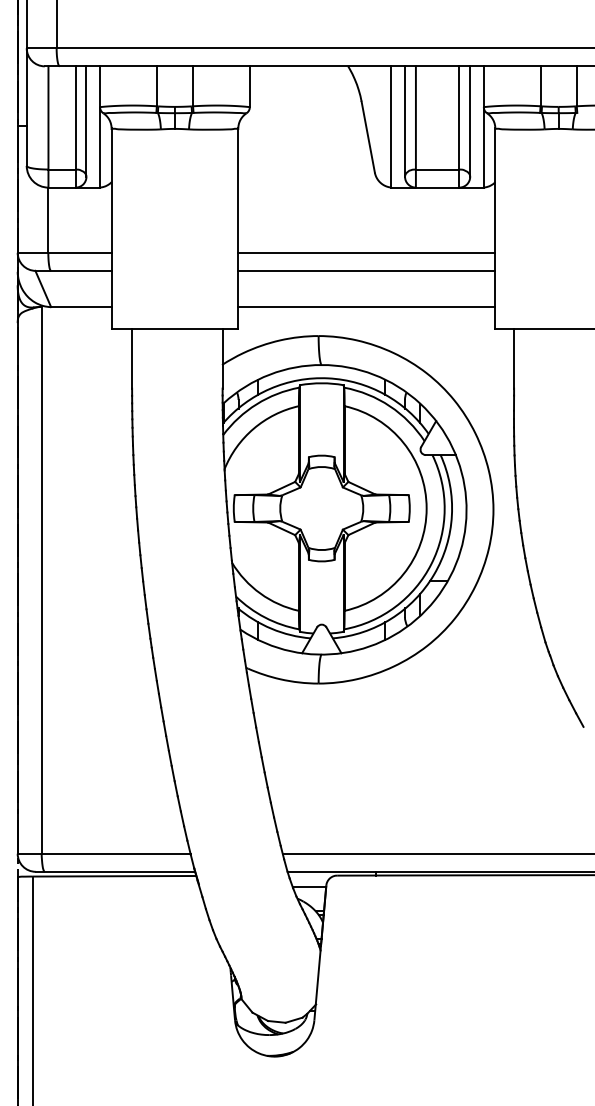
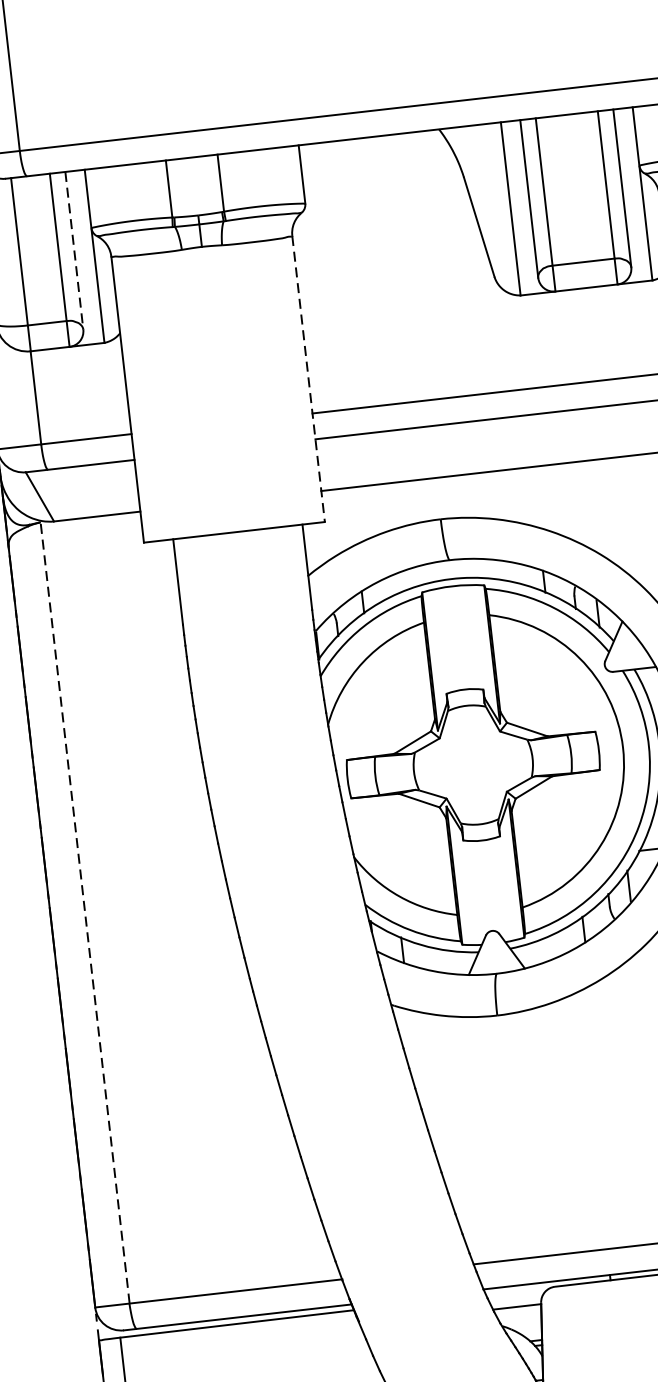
line: (86, 122) -> (74, 252), solid -> dashed
line: (238, 229) -> (308, 380), solid -> dashed
line: (41, 580) -> (84, 913), solid -> dashed

